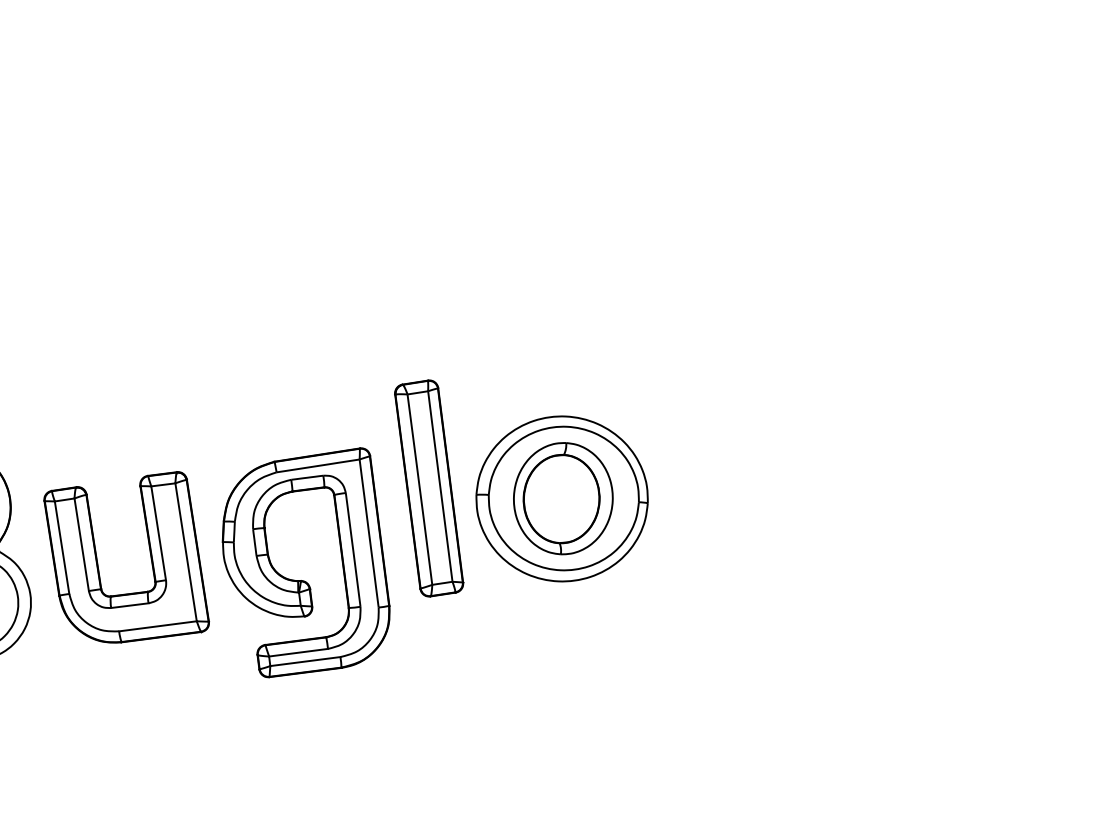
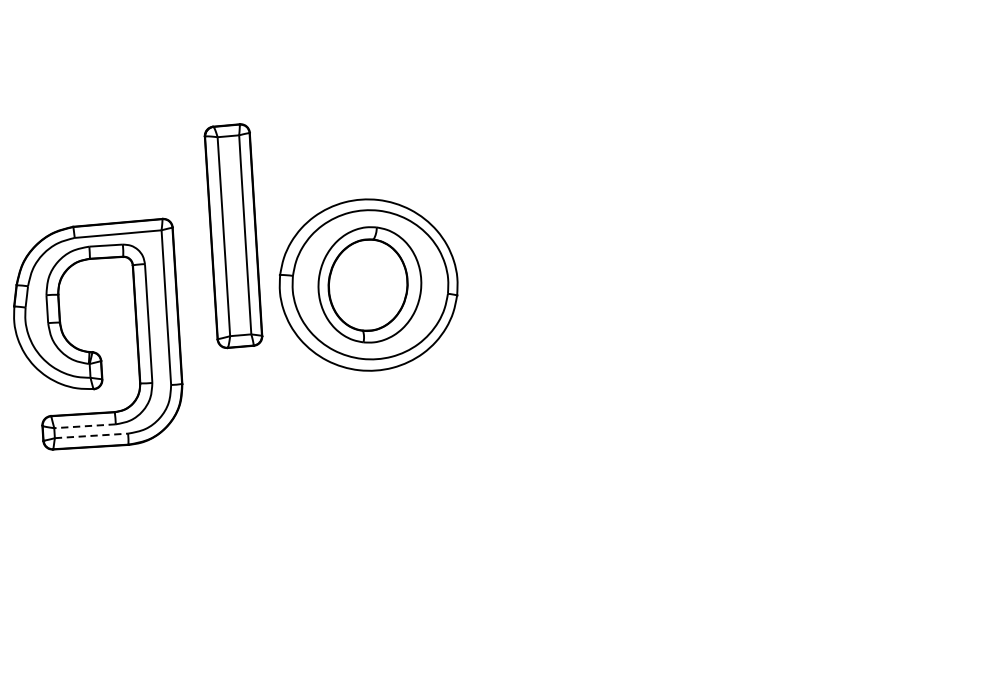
part: (429, 488) -> (233, 236), moved
line: (298, 652) -> (84, 426), solid -> dashed
line: (305, 661) -> (91, 435), solid -> dashed

